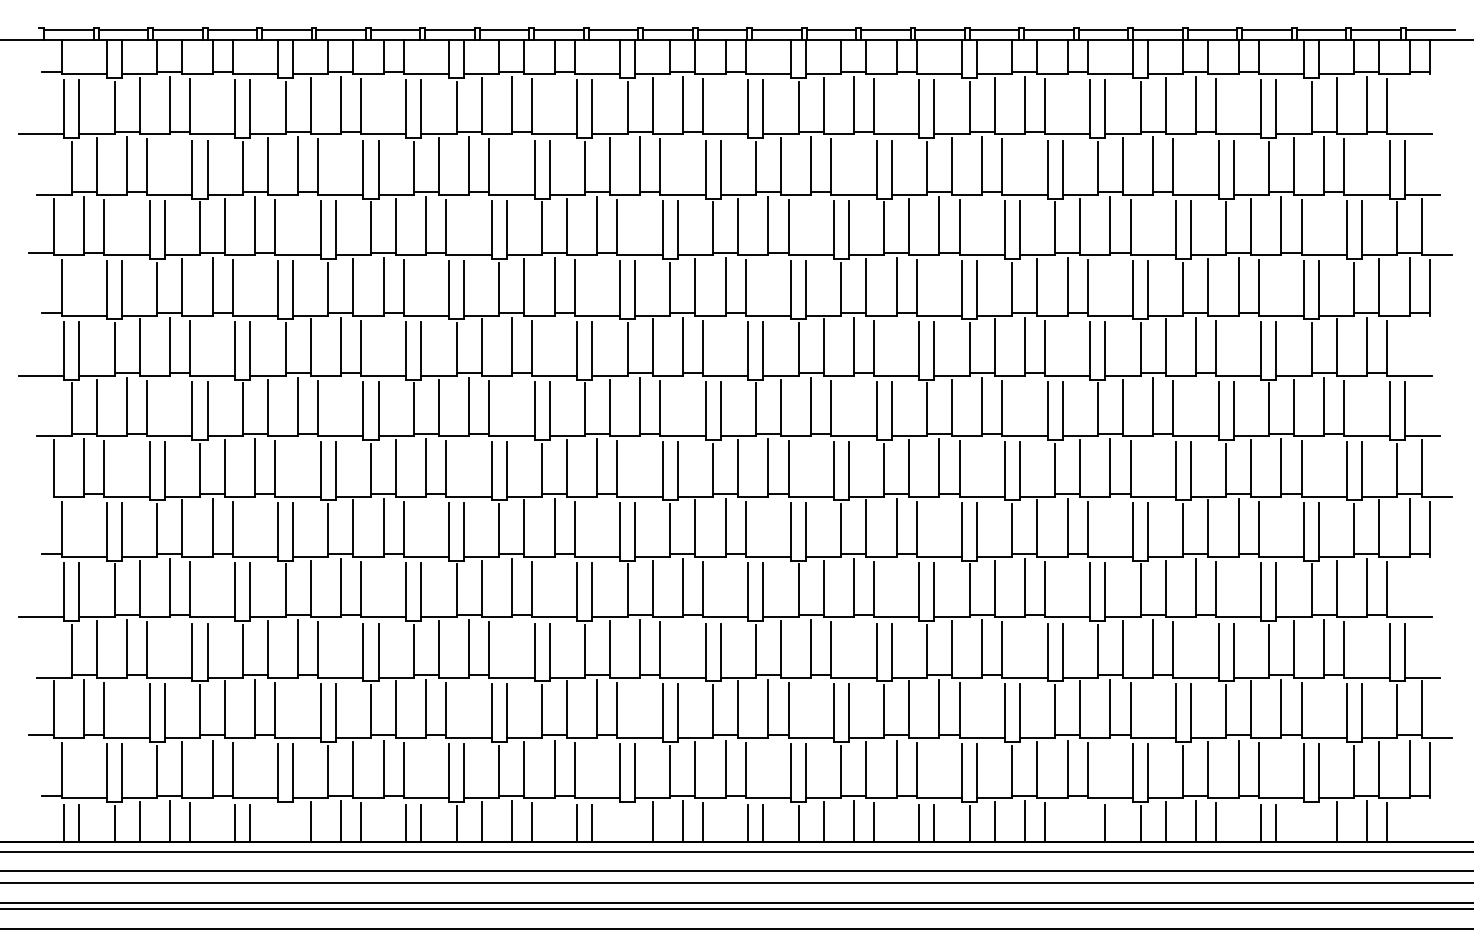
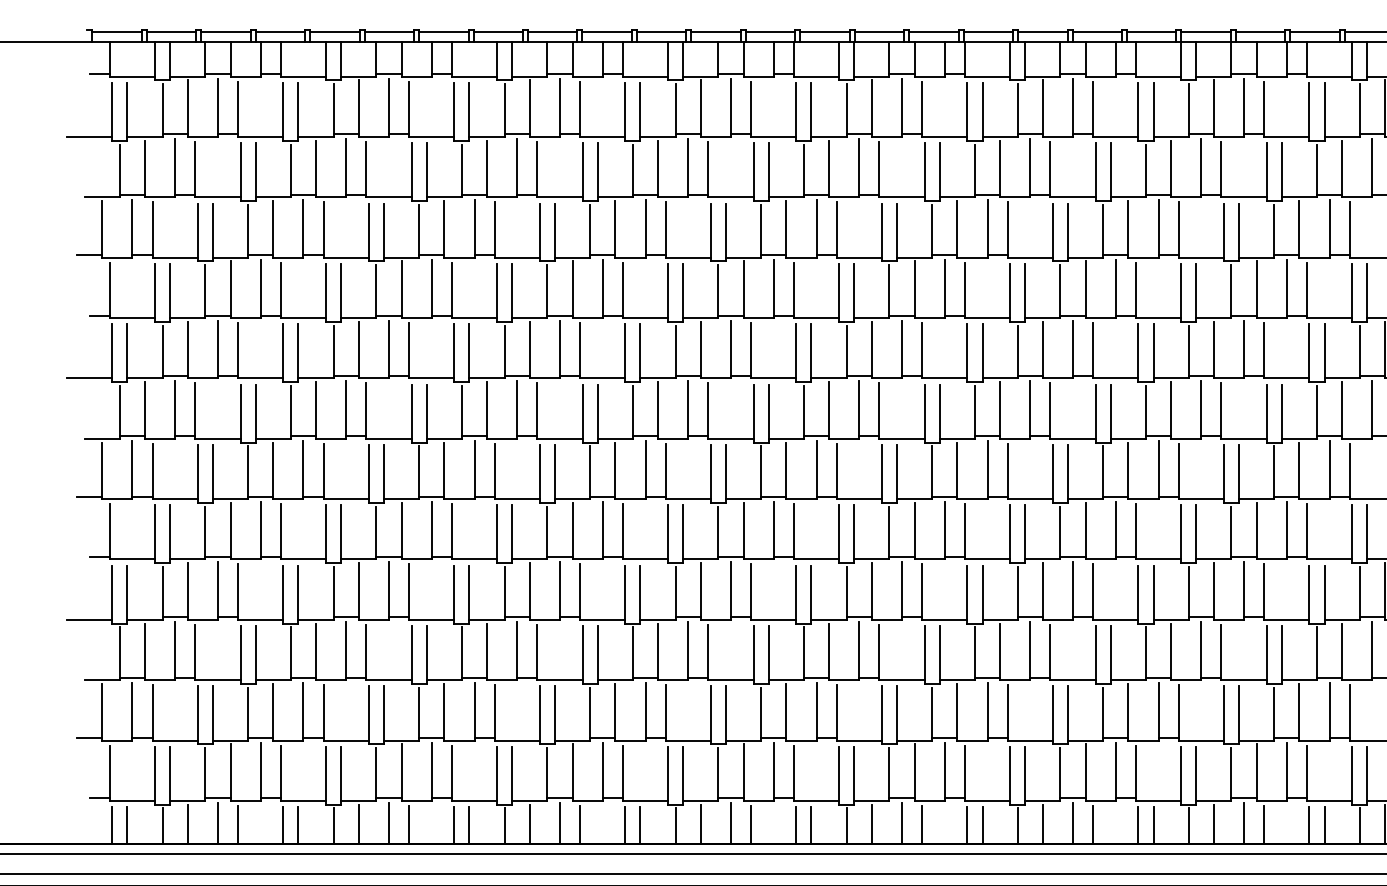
line: (41, 494) -> (89, 497), added
line: (1090, 822) -> (1138, 825), added
line: (285, 823) -> (333, 826), added
line: (627, 823) -> (675, 826), added
line: (1311, 823) -> (1359, 826), added

